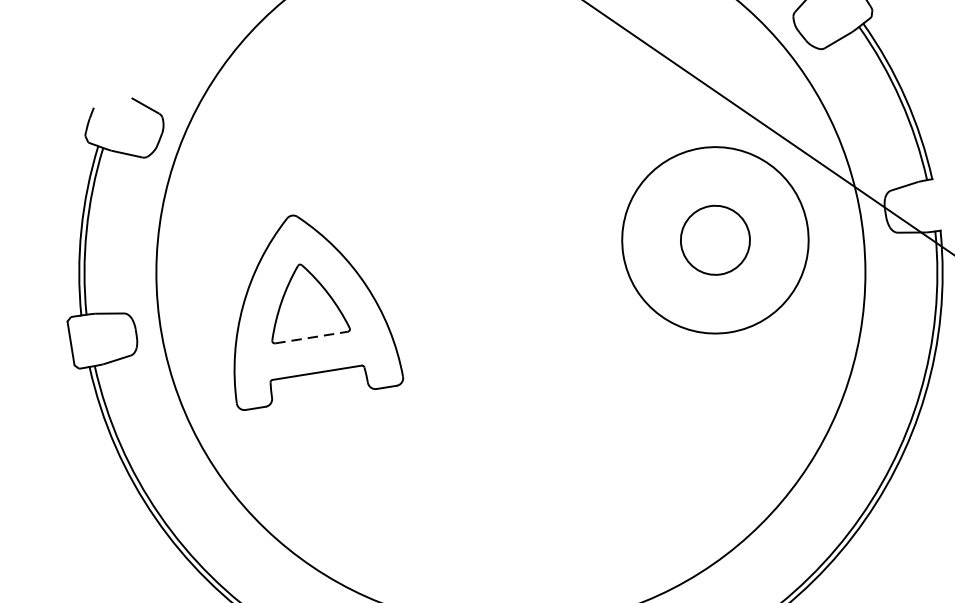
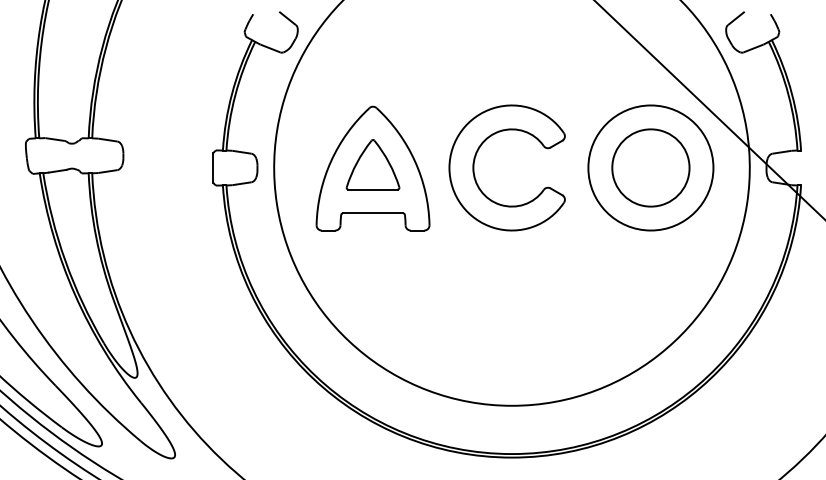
circle: (714, 239) -> (650, 167), size x1.67
part: (455, 270) -> (475, 160), added
line: (312, 337) -> (373, 189), dashed -> solid

